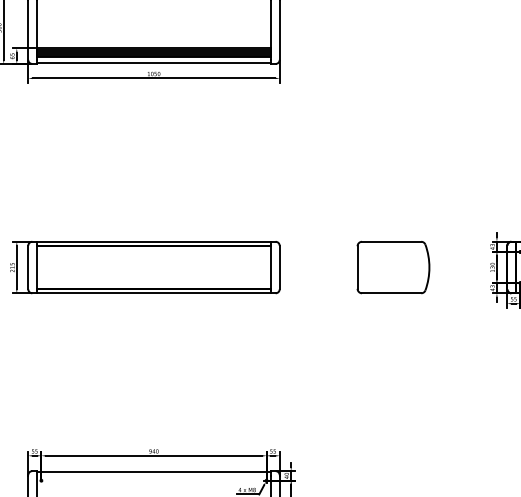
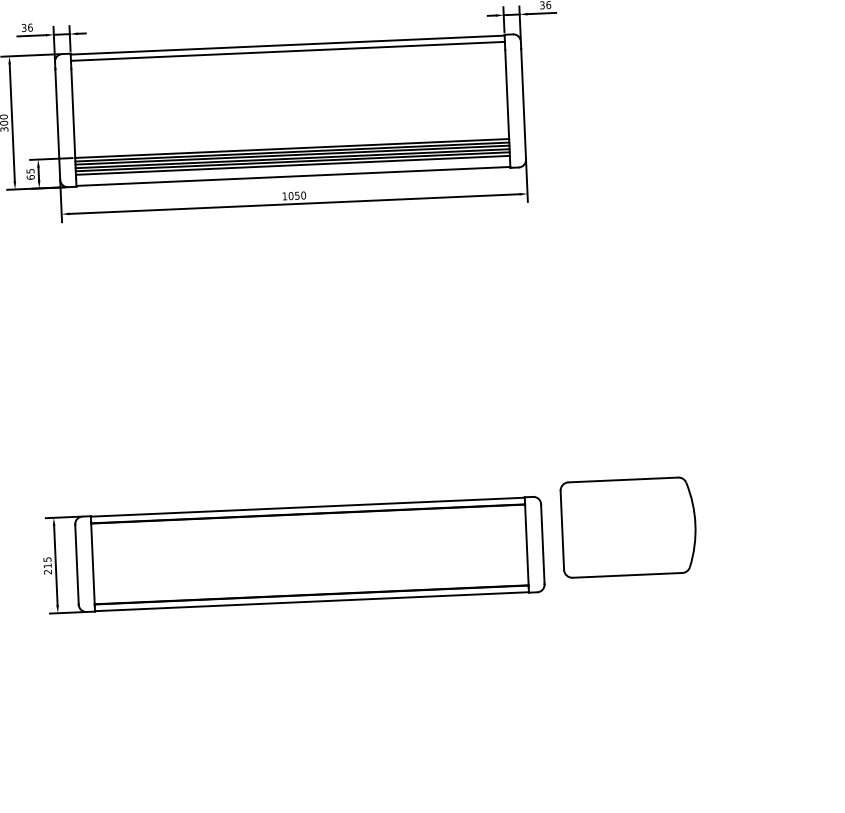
part: (393, 267) -> (628, 527), moved

